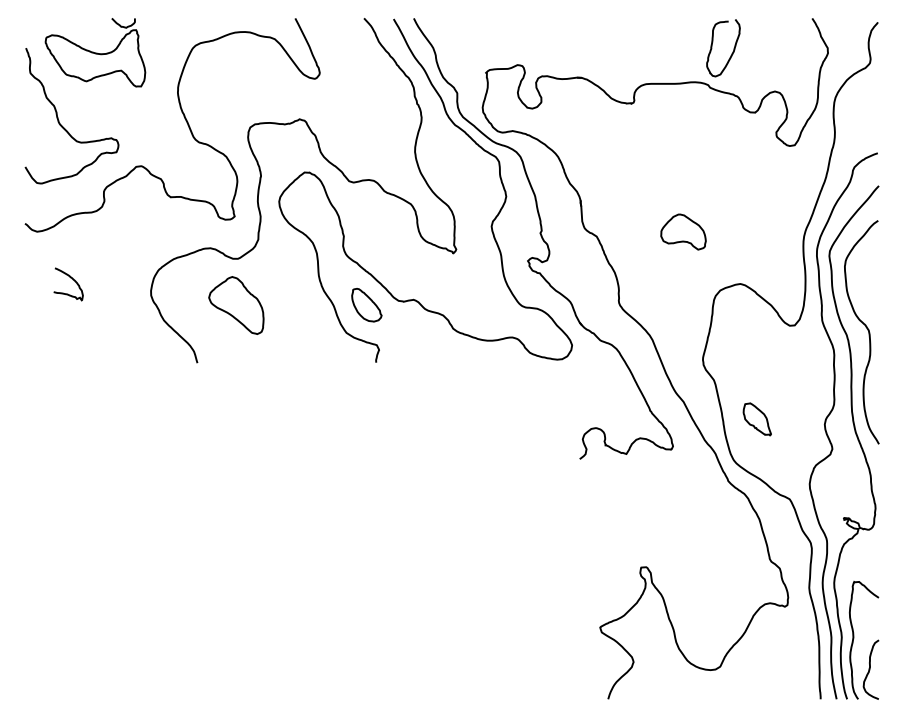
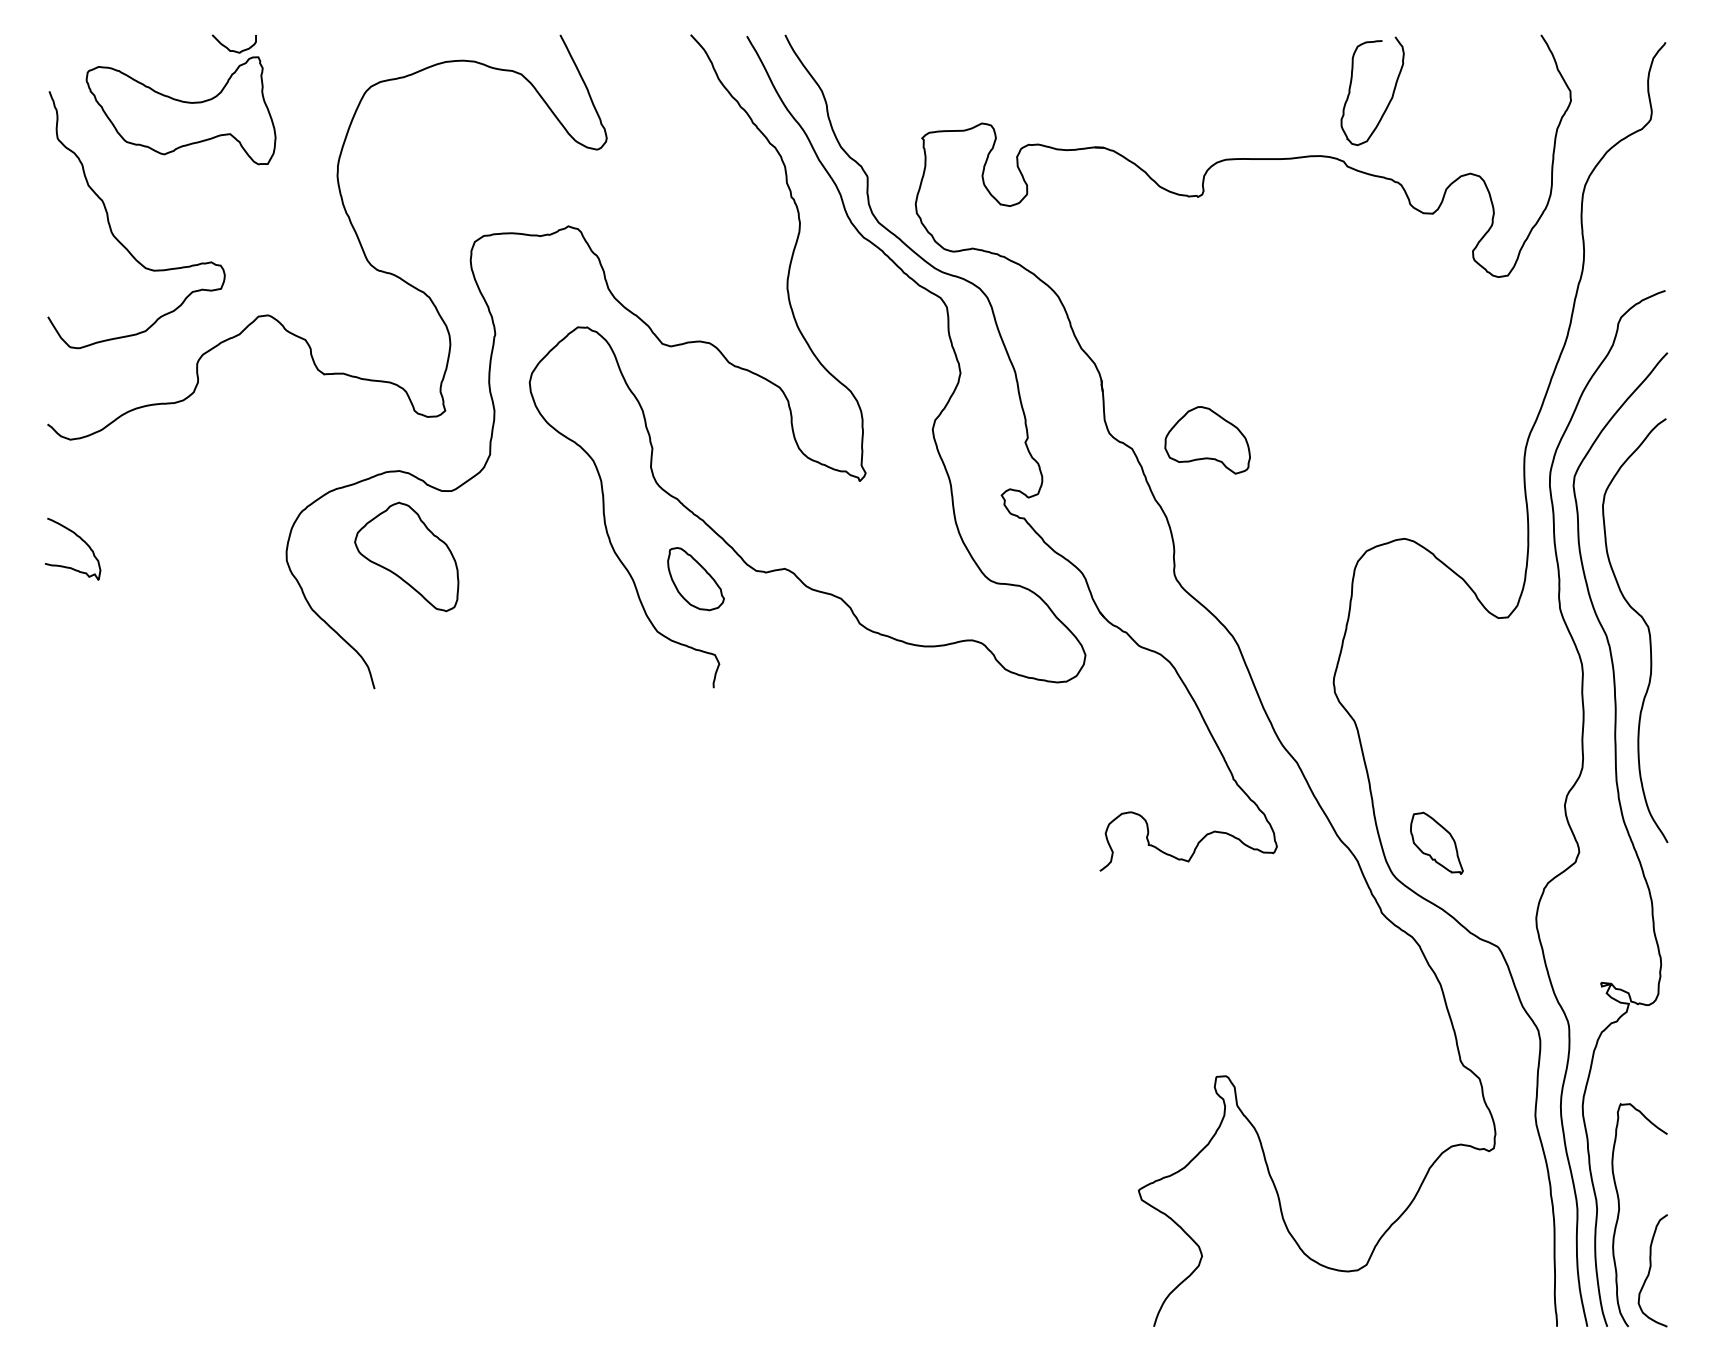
part: (683, 231) -> (1207, 439), moved
curve: (70, 278) -> (76, 537), moved
part: (236, 305) -> (406, 556), moved
part: (756, 419) -> (1435, 843), moved

